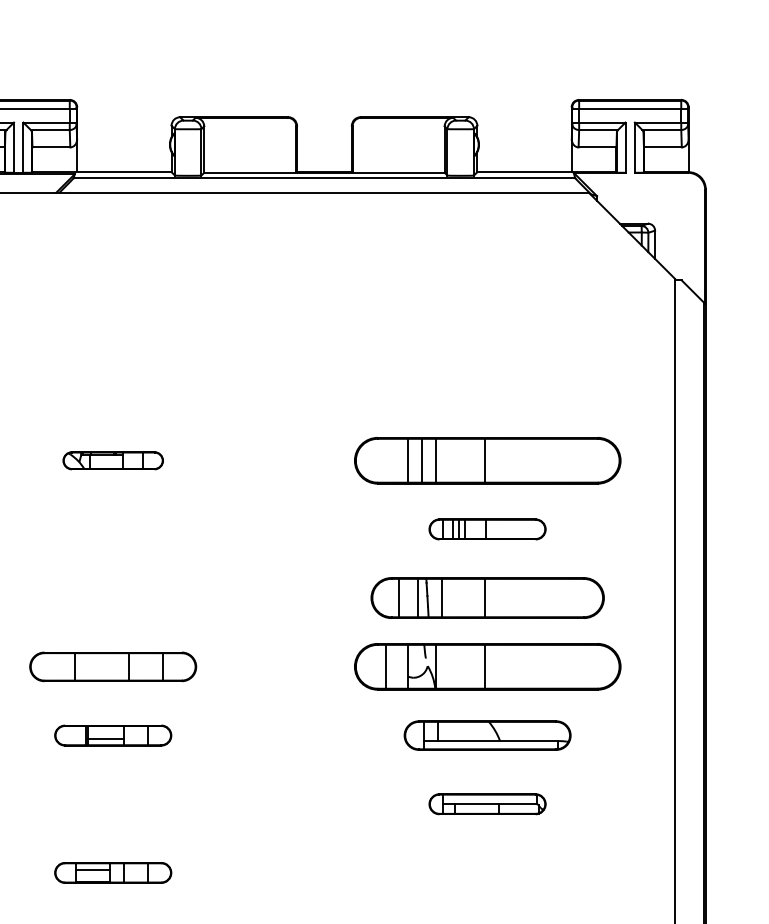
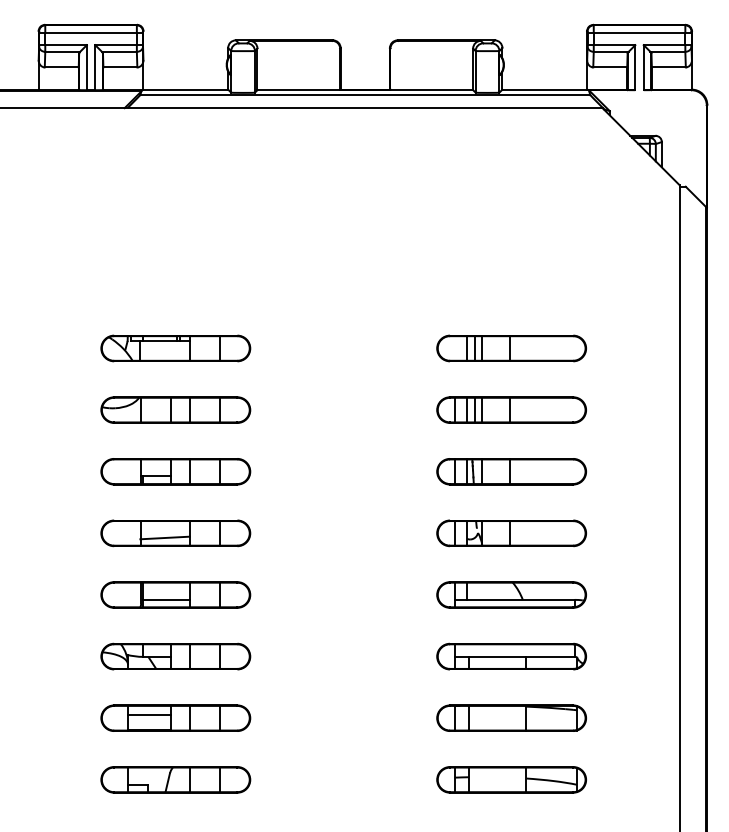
part: (112, 460) -> (175, 348), size x1.67
part: (487, 460) -> (511, 348), size x0.62
part: (112, 528) -> (175, 409), added
part: (487, 528) -> (511, 409), size x1.43
part: (112, 597) -> (175, 471), added
part: (487, 597) -> (511, 471), size x0.71
part: (487, 667) -> (511, 533), size x0.62
line: (100, 671) -> (164, 537), added
part: (112, 735) -> (175, 594), size x1.43
part: (112, 804) -> (175, 656), added
part: (487, 804) -> (511, 656), size x1.43
part: (112, 872) -> (175, 717), size x1.43
part: (487, 872) -> (511, 717), added

